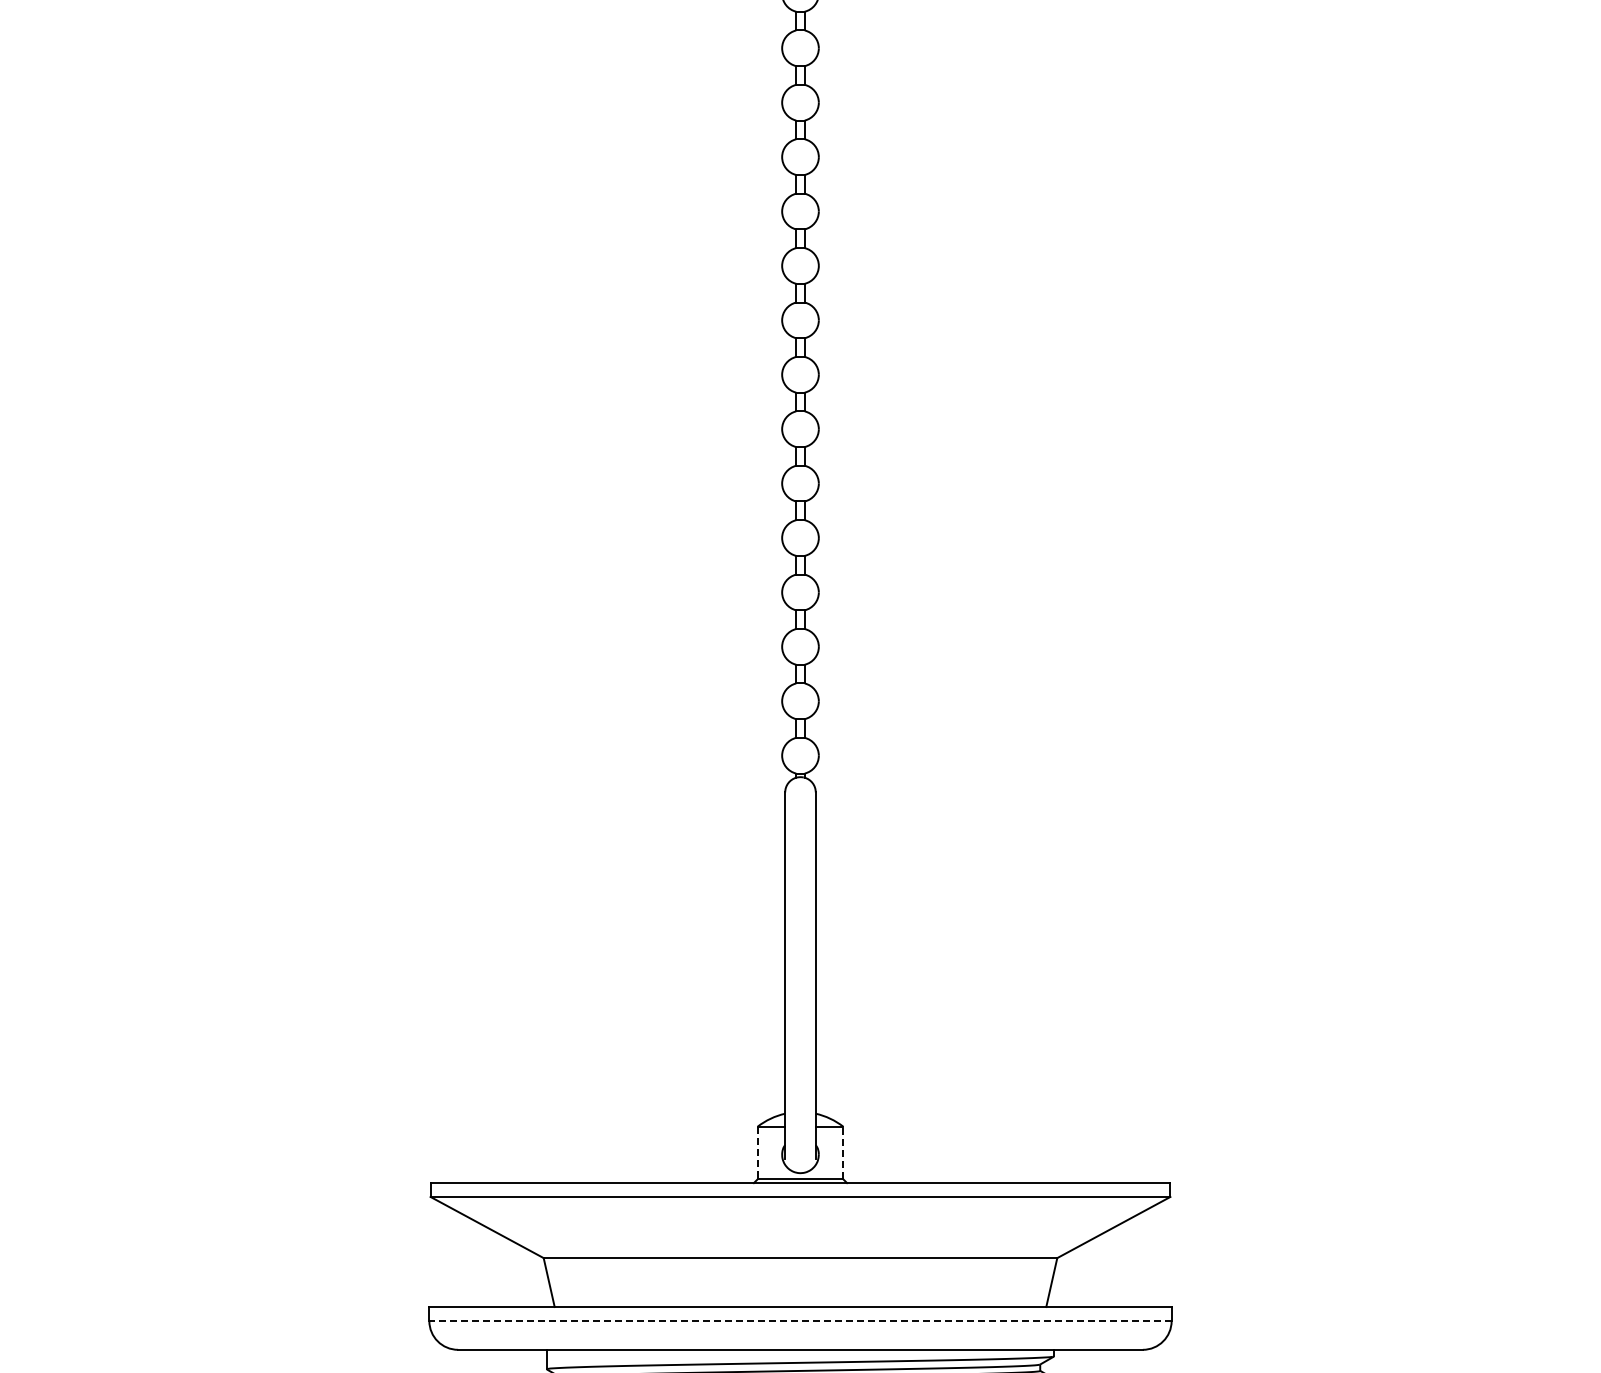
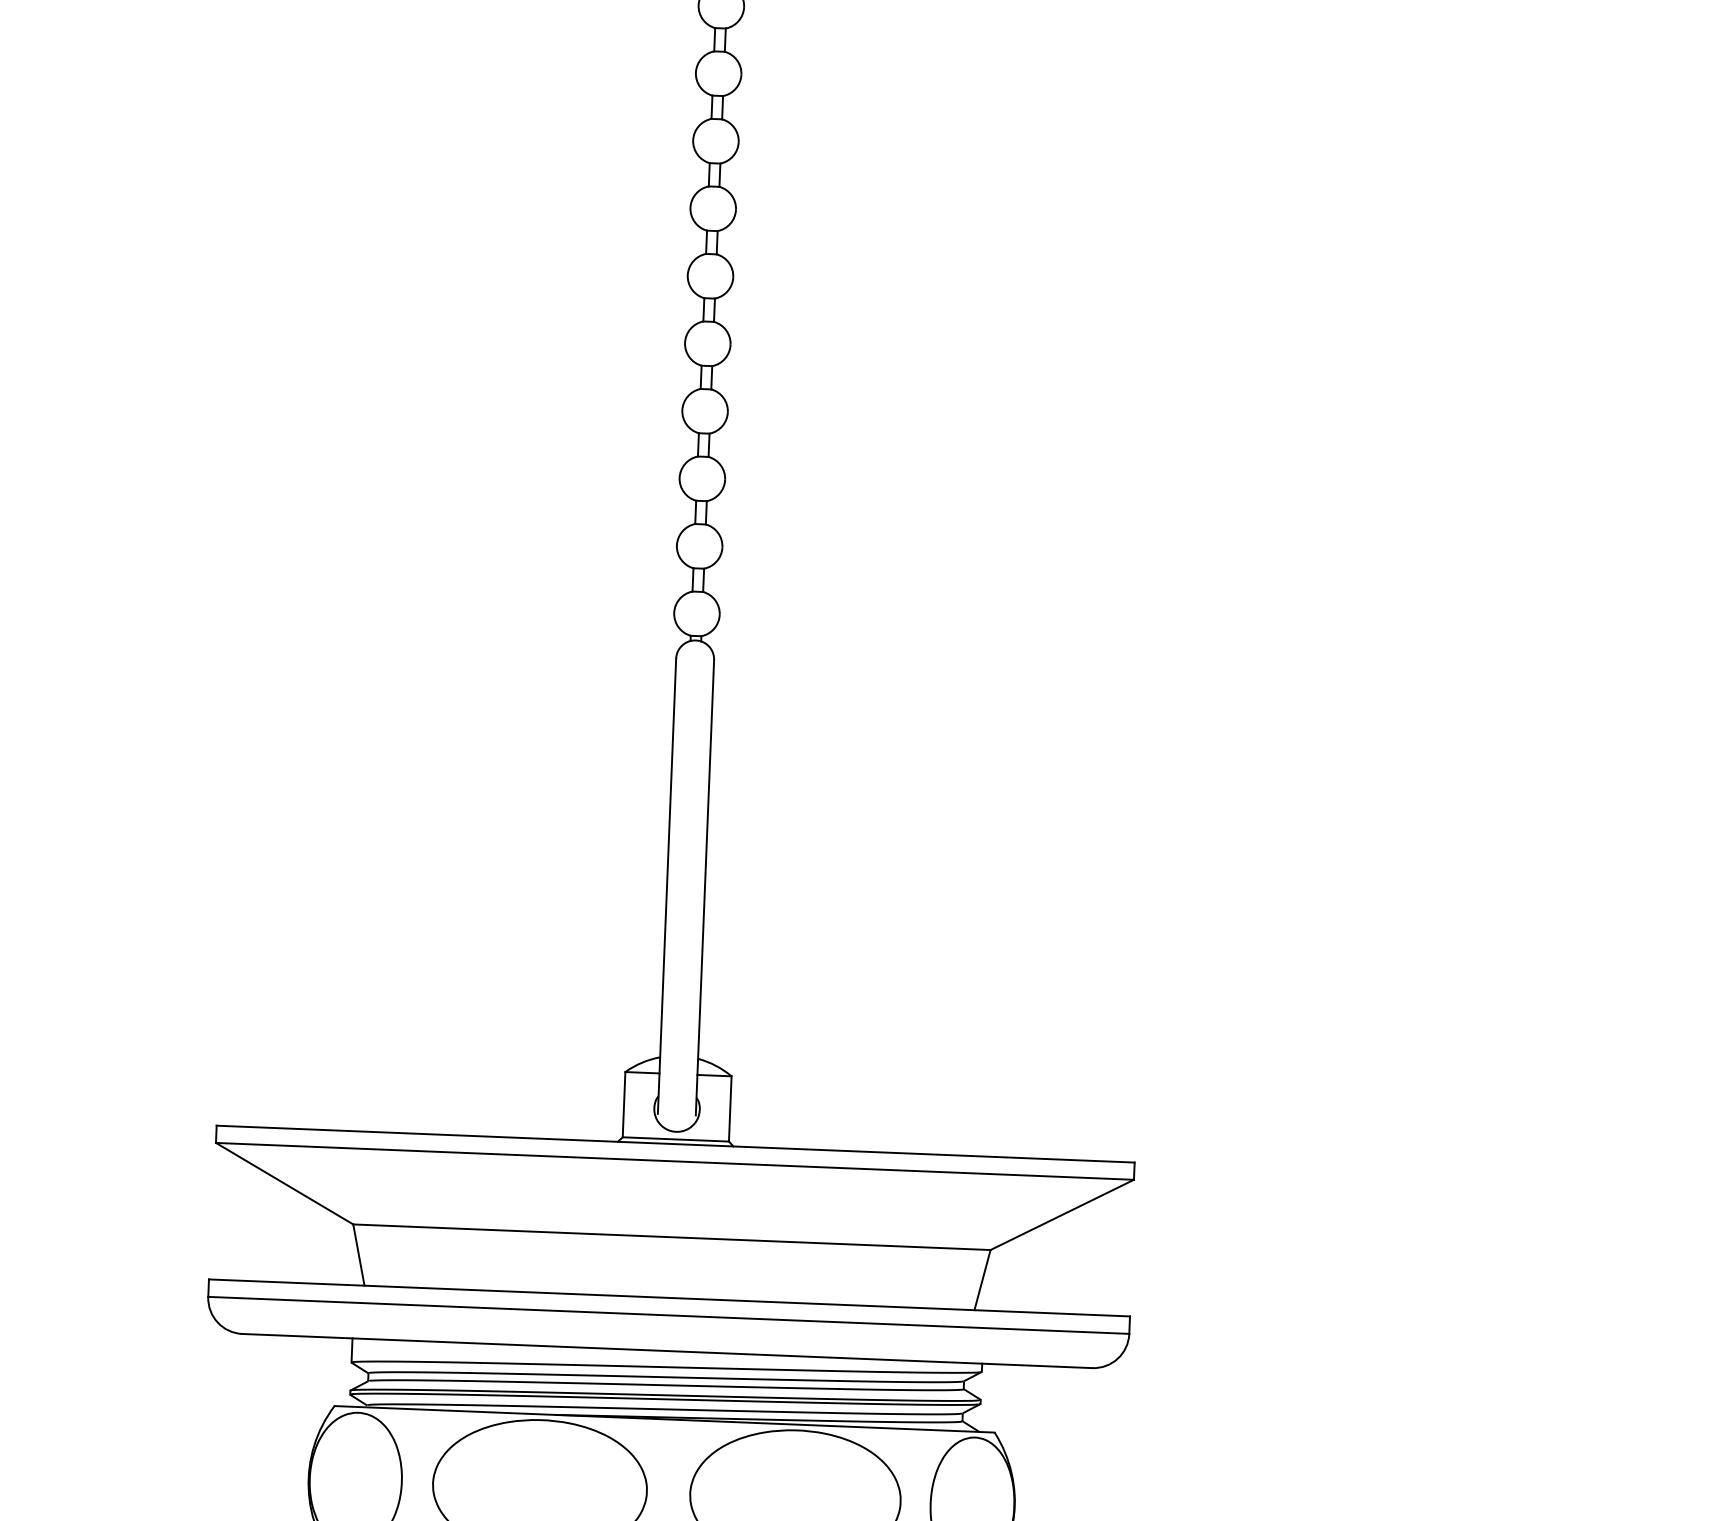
line: (843, 1152) -> (730, 1108), dashed -> solid
line: (757, 1153) -> (623, 1105), dashed -> solid
line: (800, 1321) -> (668, 1315), dashed -> solid

